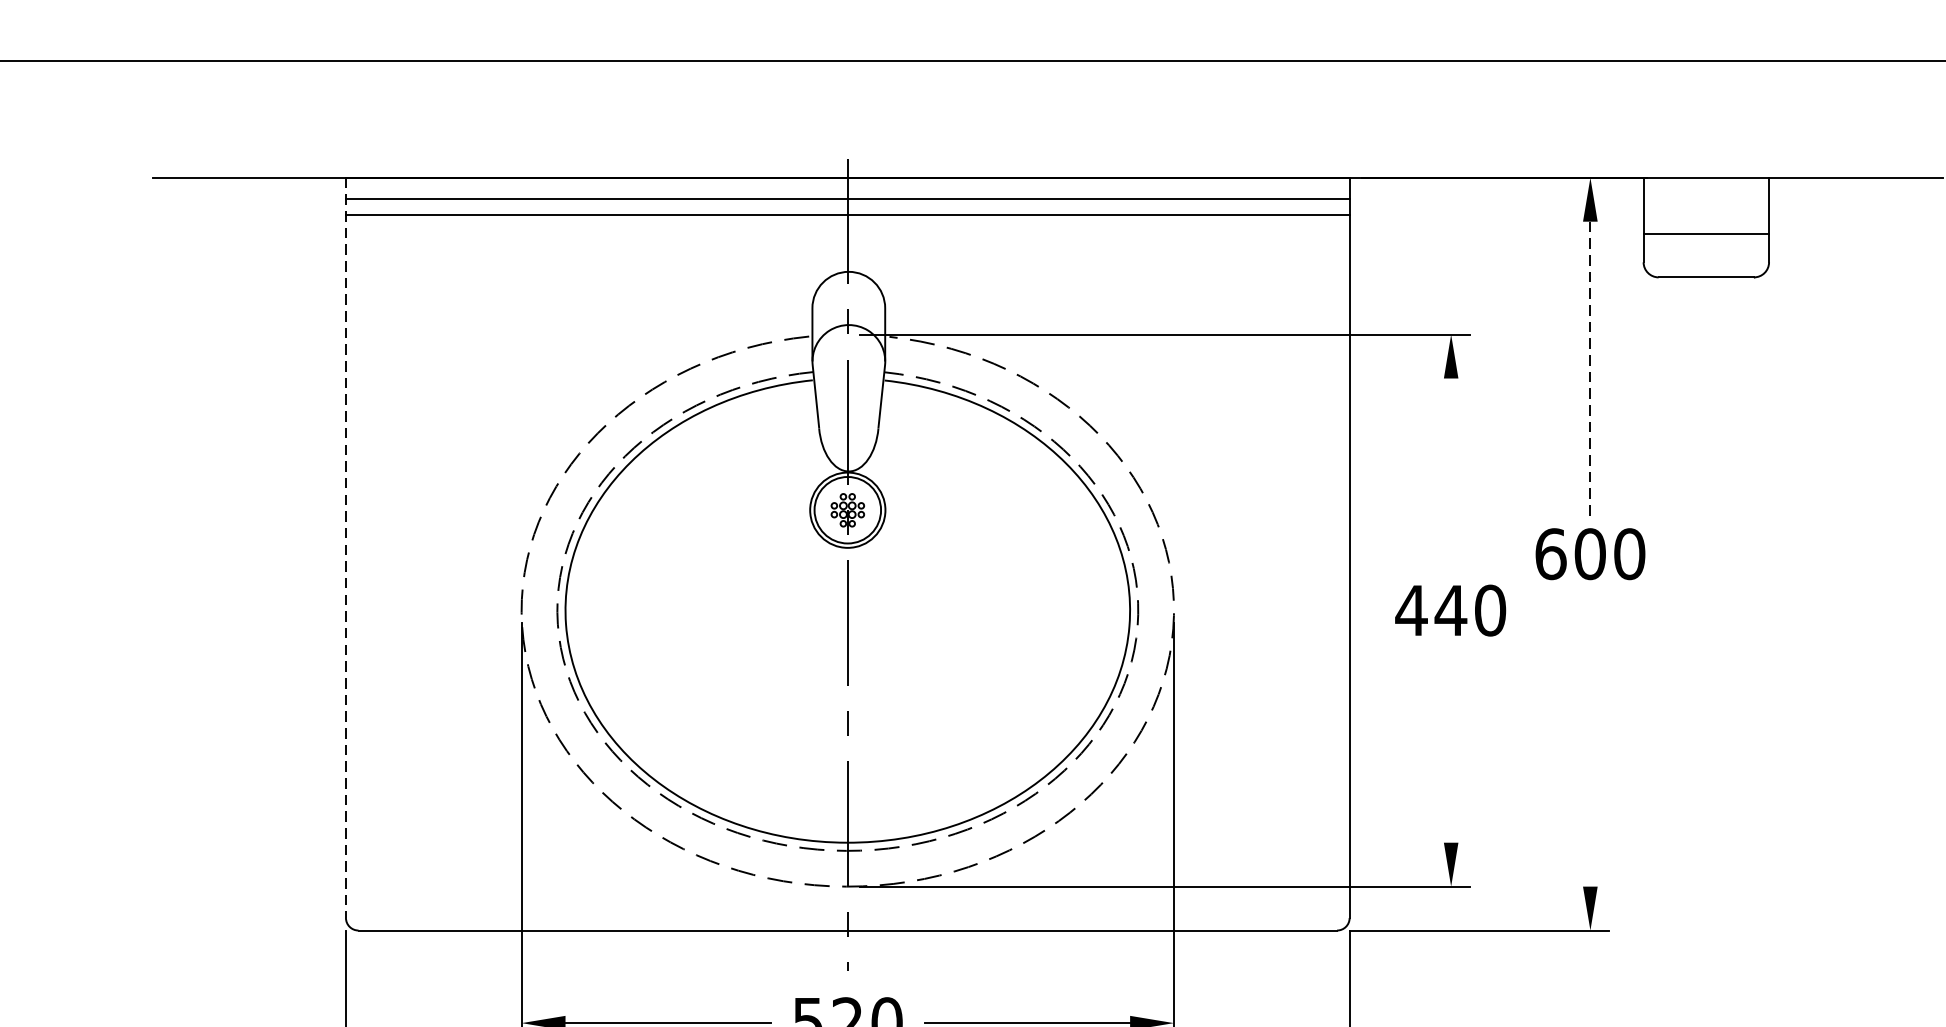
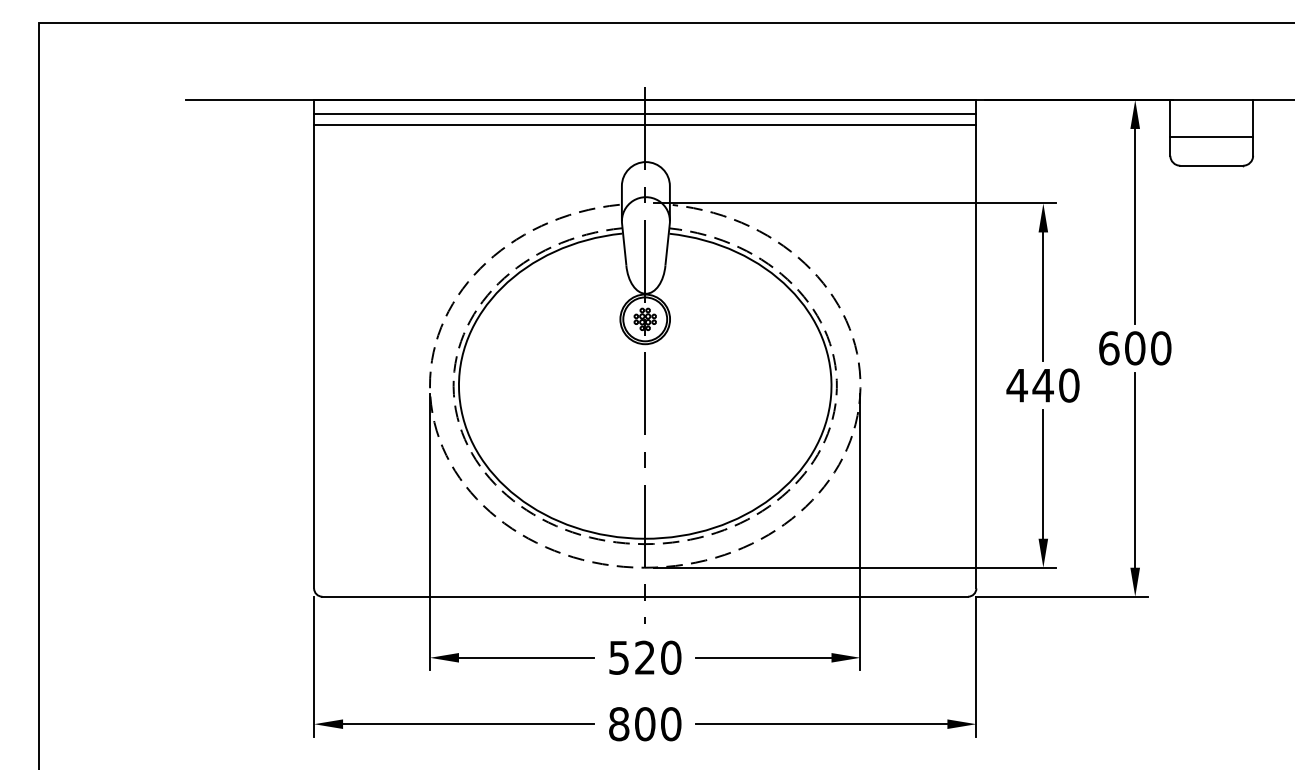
line: (1590, 369) -> (1135, 226), dashed -> solid
line: (1451, 475) -> (1043, 296), added
line: (346, 548) -> (314, 344), dashed -> solid
line: (1590, 739) -> (1135, 470), added
line: (1451, 745) -> (1043, 474), added

